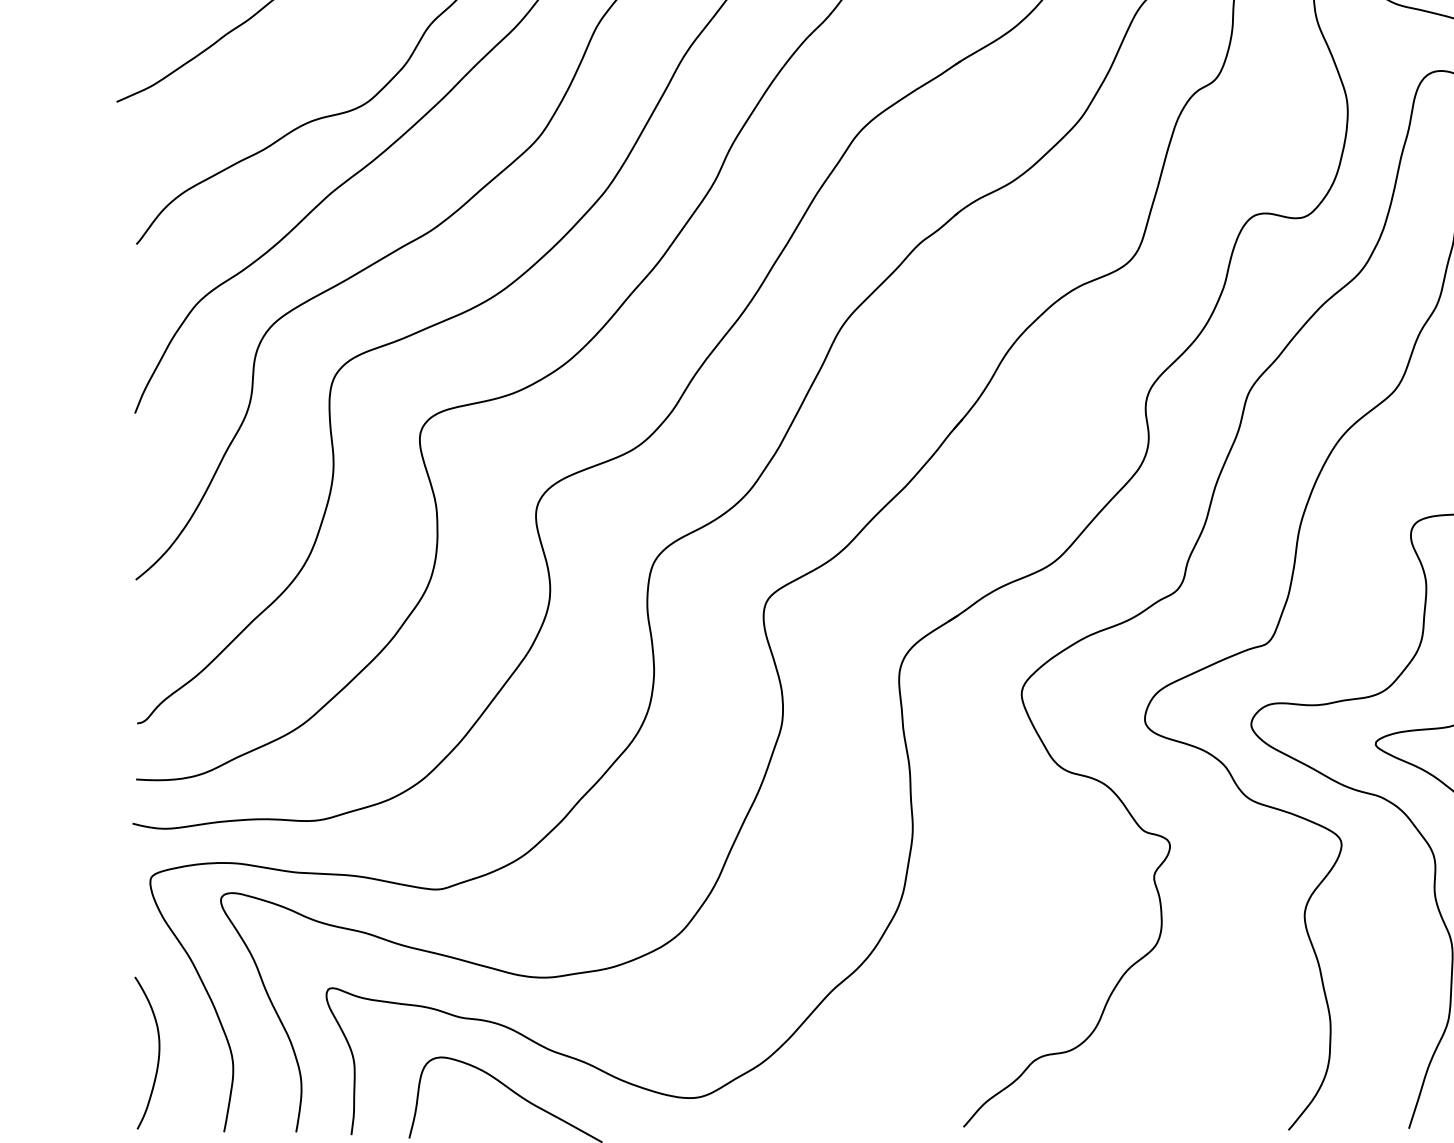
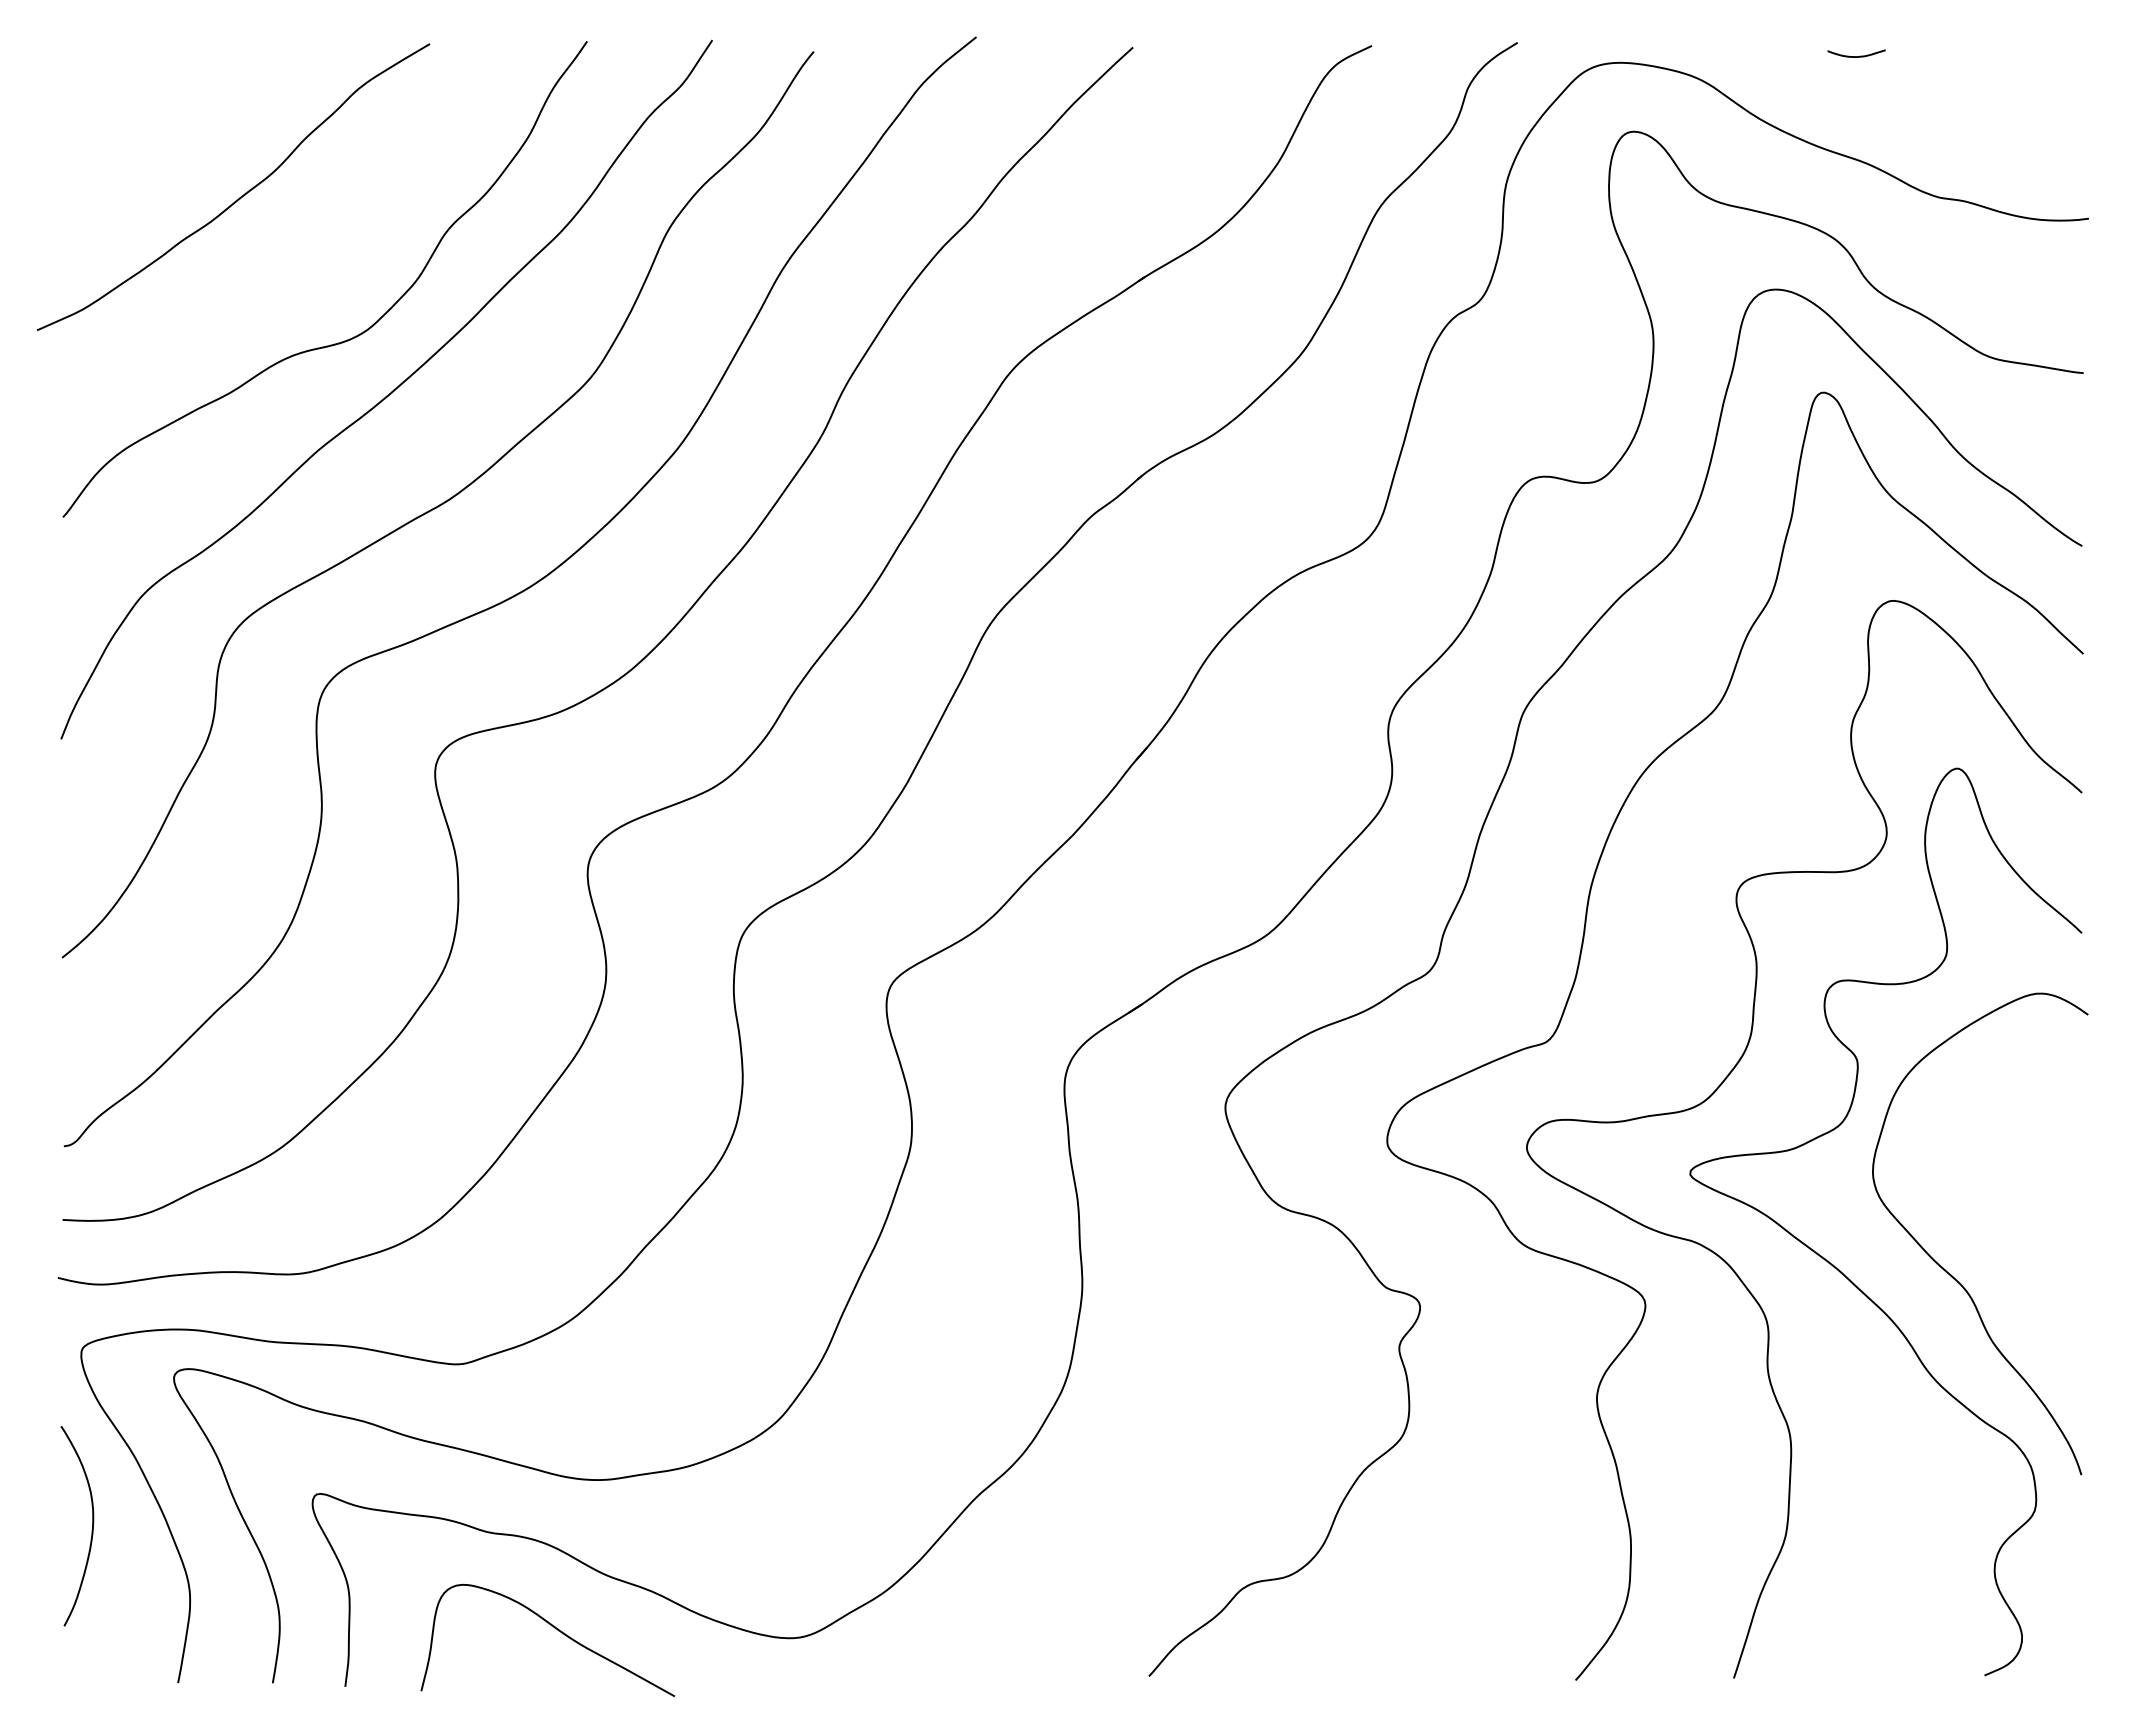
curve: (158, 1055) -> (91, 1529), moved

